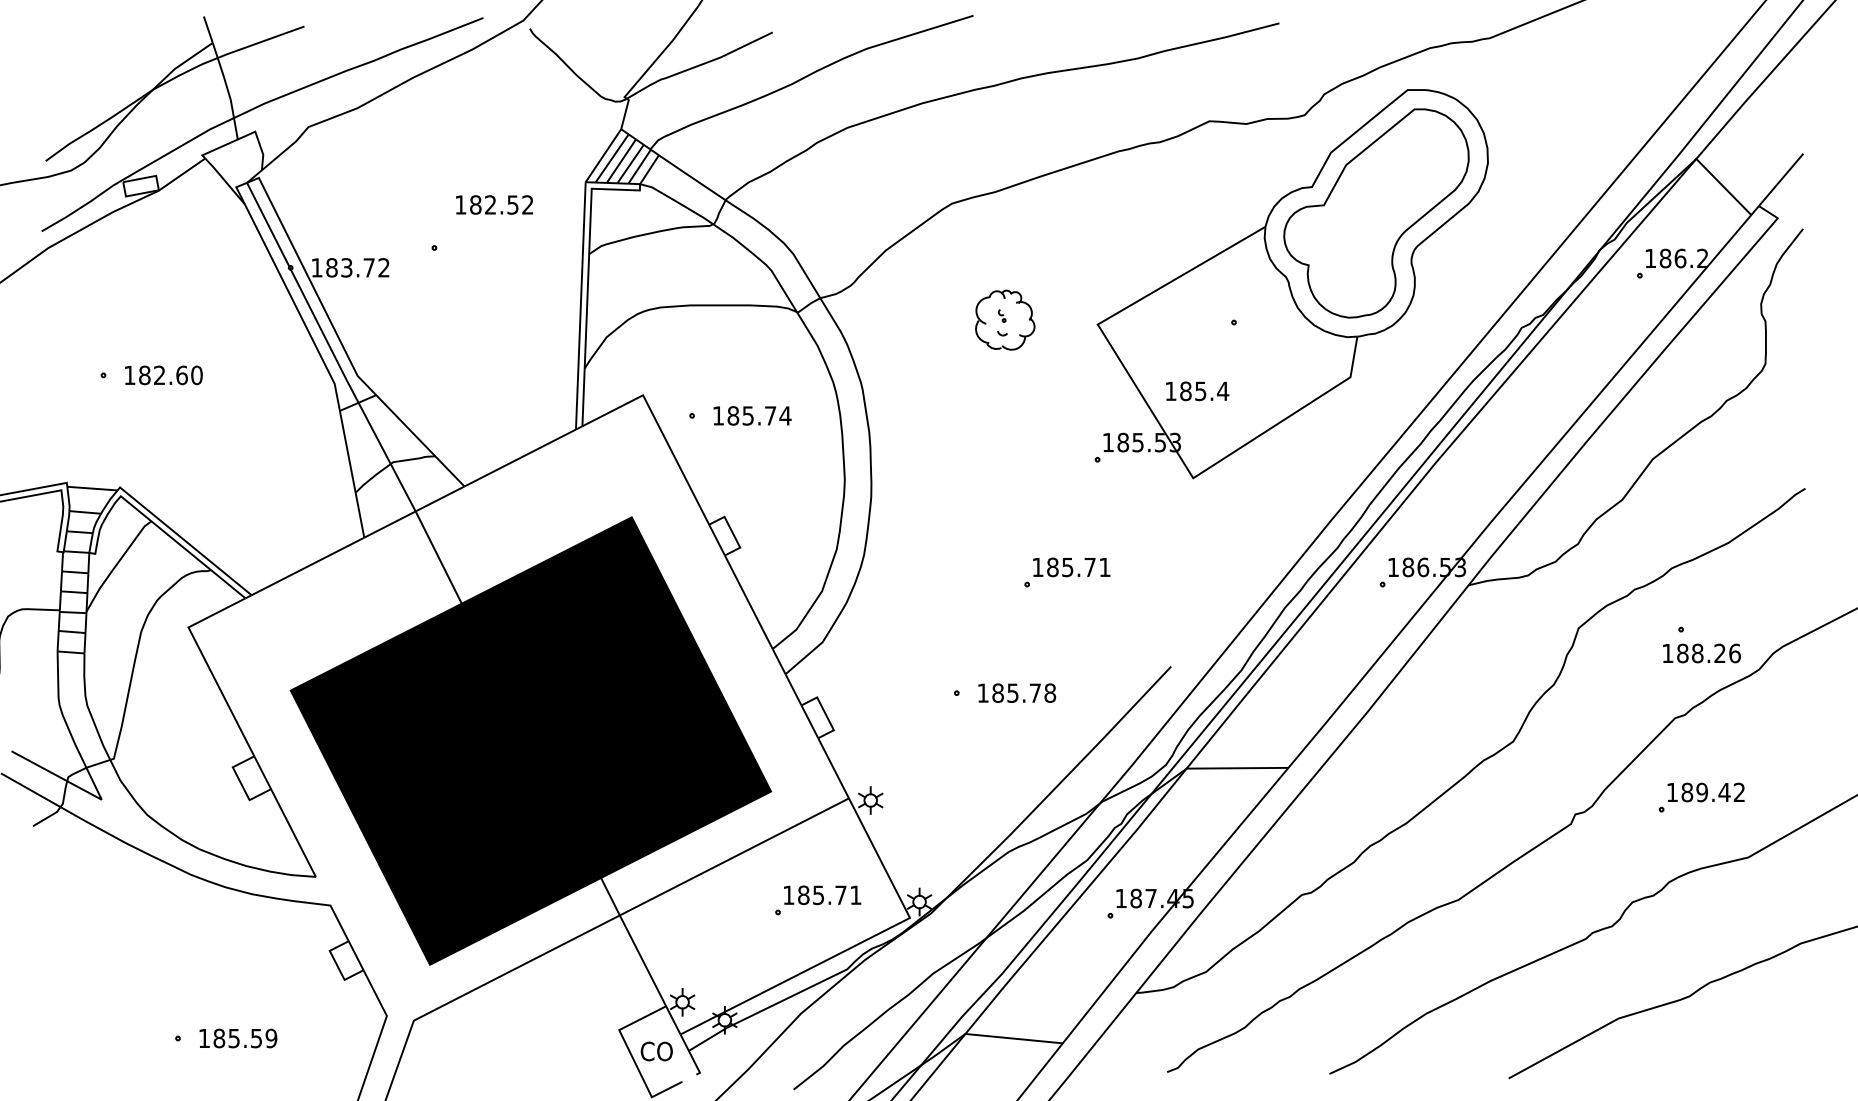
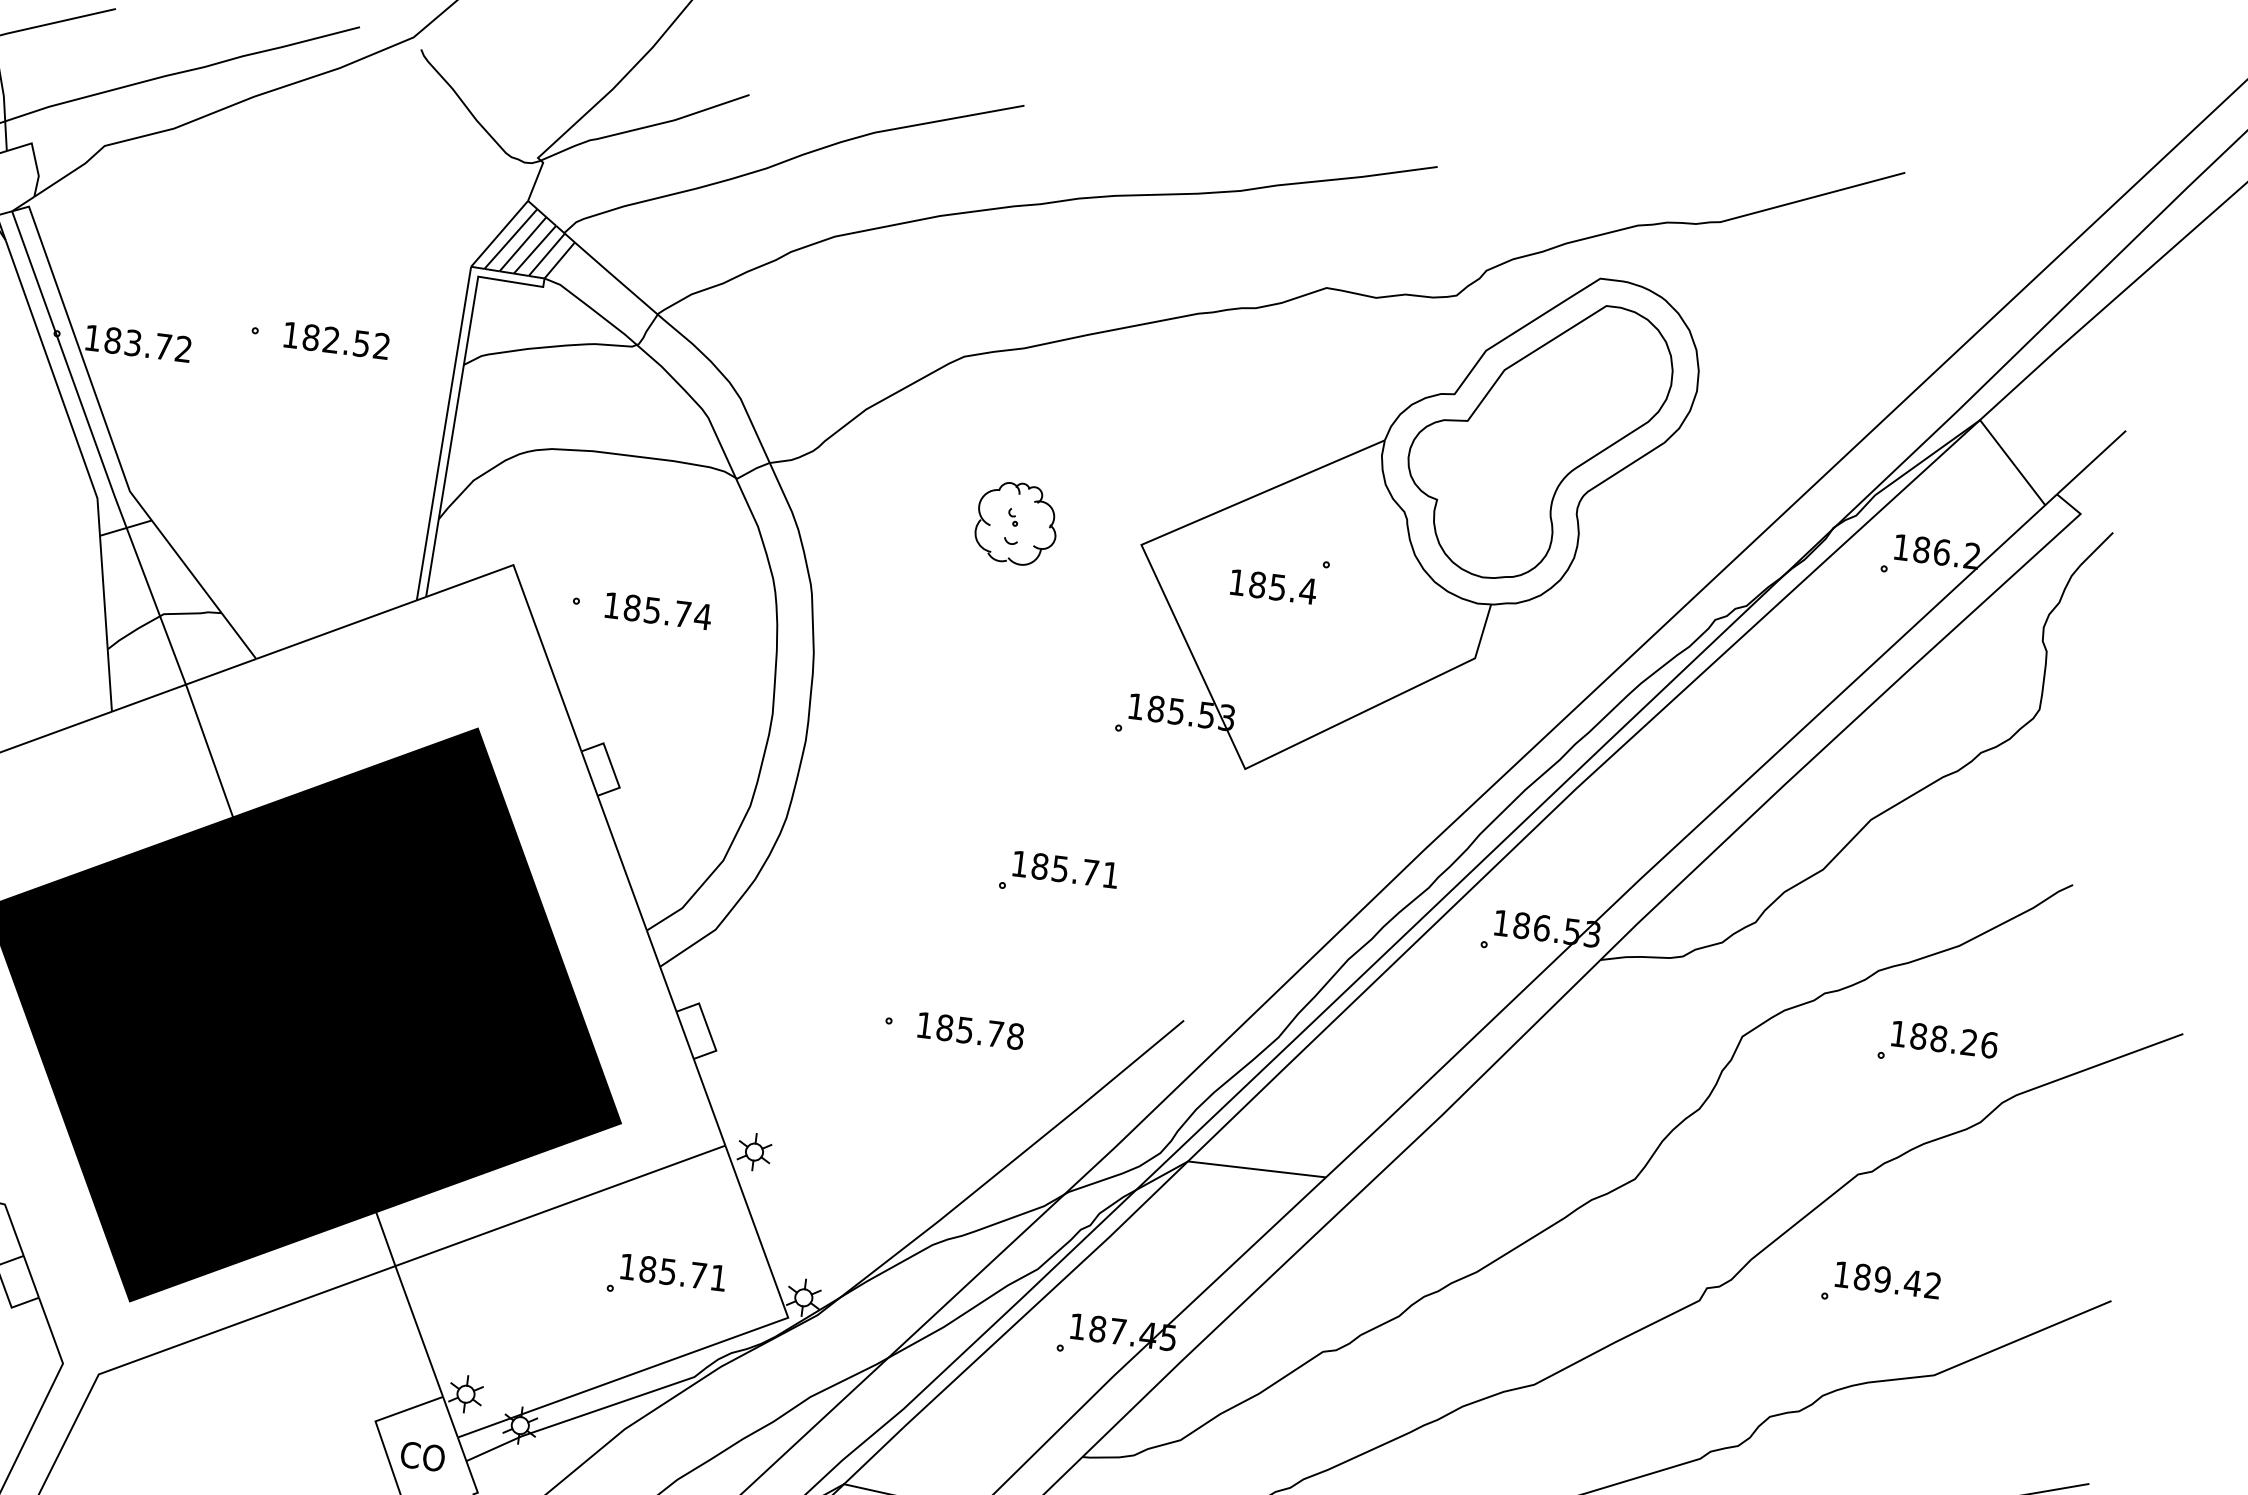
text: (494, 204) -> (336, 340), moved
text: (1197, 391) -> (1273, 587), moved
text: (1701, 653) -> (1944, 1039), moved

